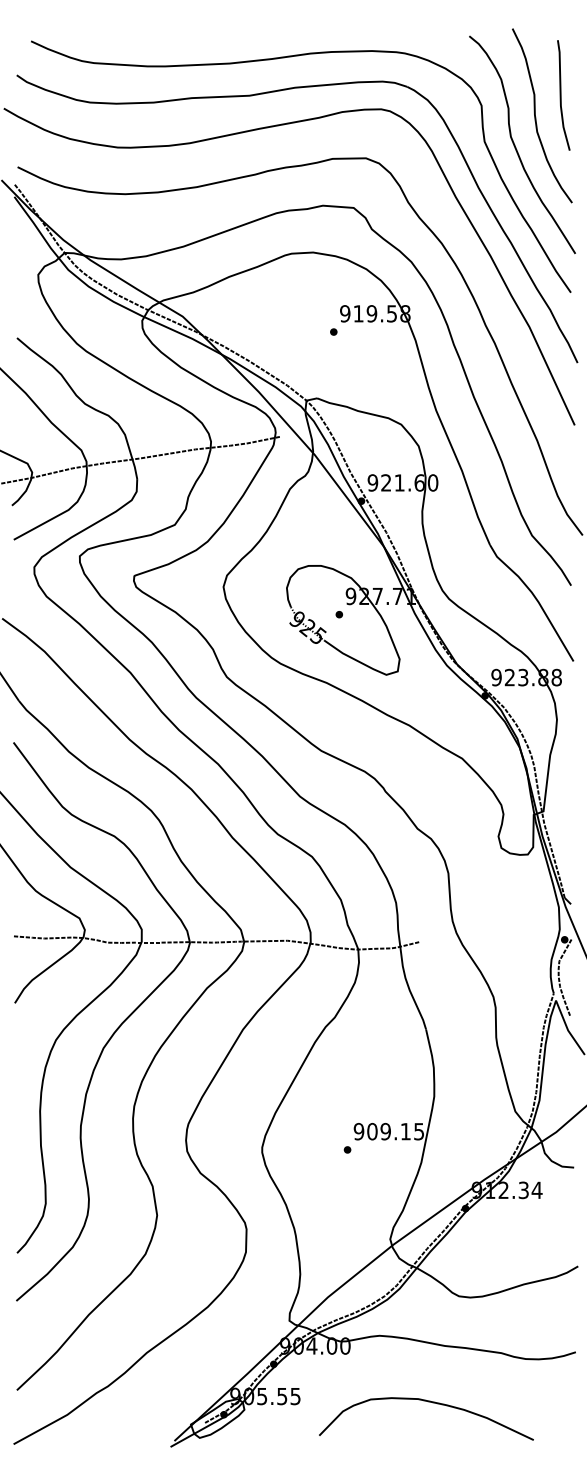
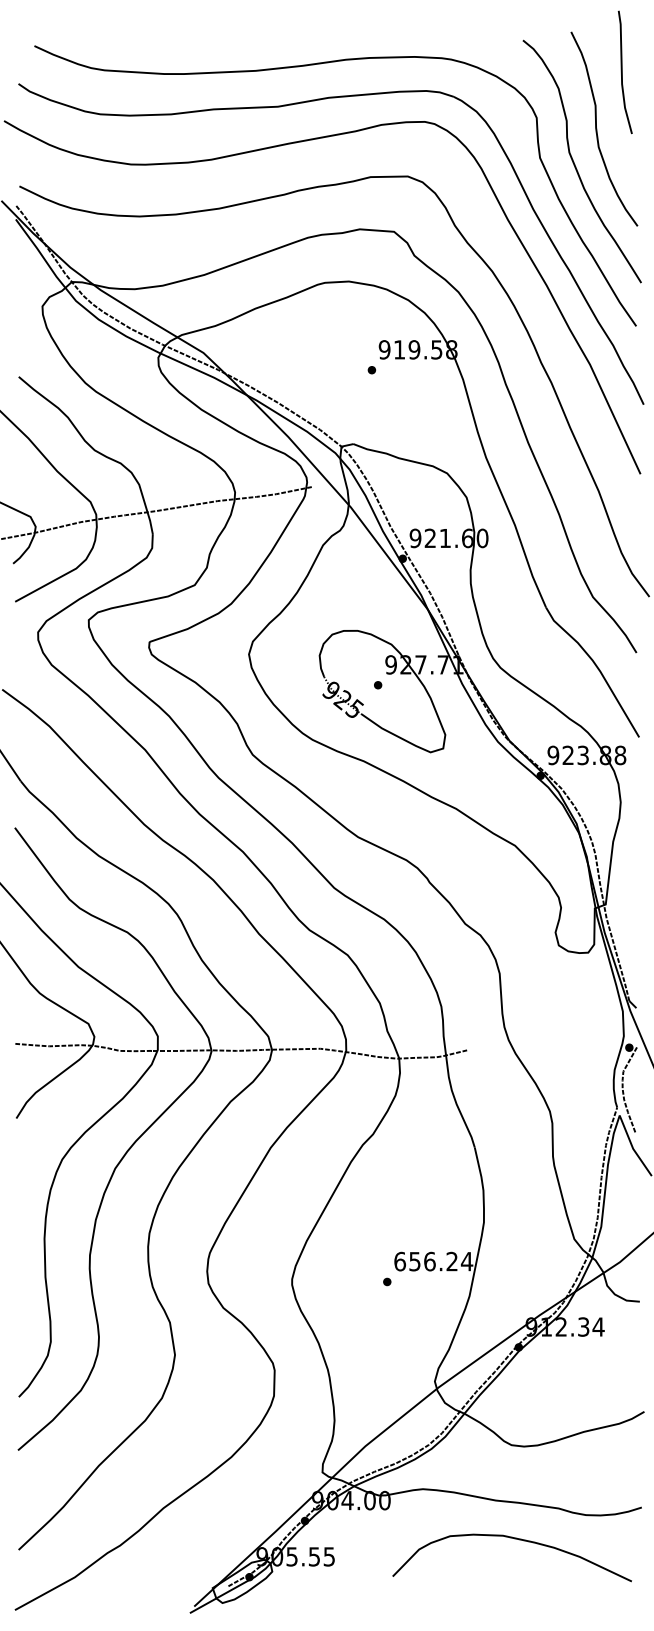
line: (561, 95) -> (622, 72), moved
text: (389, 1131) -> (433, 1261), 909.15 -> 656.24
curve: (428, 1402) -> (514, 1539), moved

